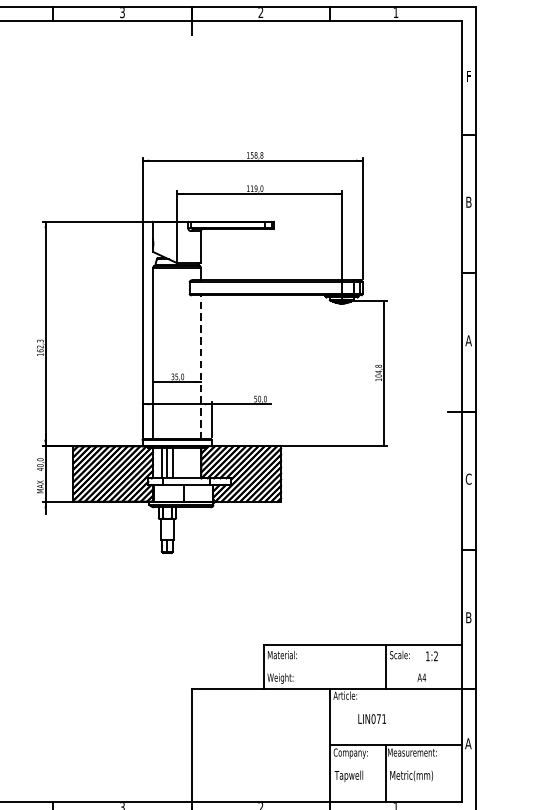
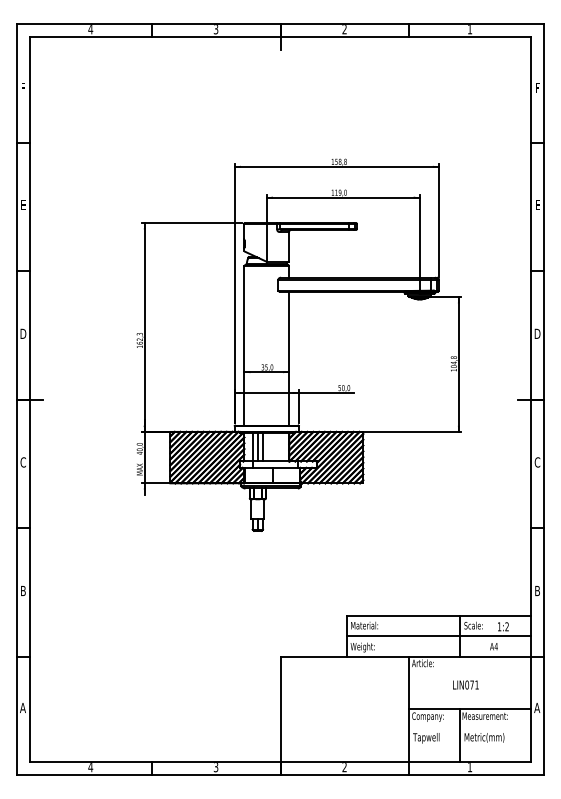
text: (468, 202) -> (537, 205), B -> E
text: (468, 340) -> (537, 333), A -> D
line: (201, 367) -> (289, 358), dashed -> solid
line: (363, 666) -> (439, 636), added
text: (371, 718) -> (465, 684), moved

